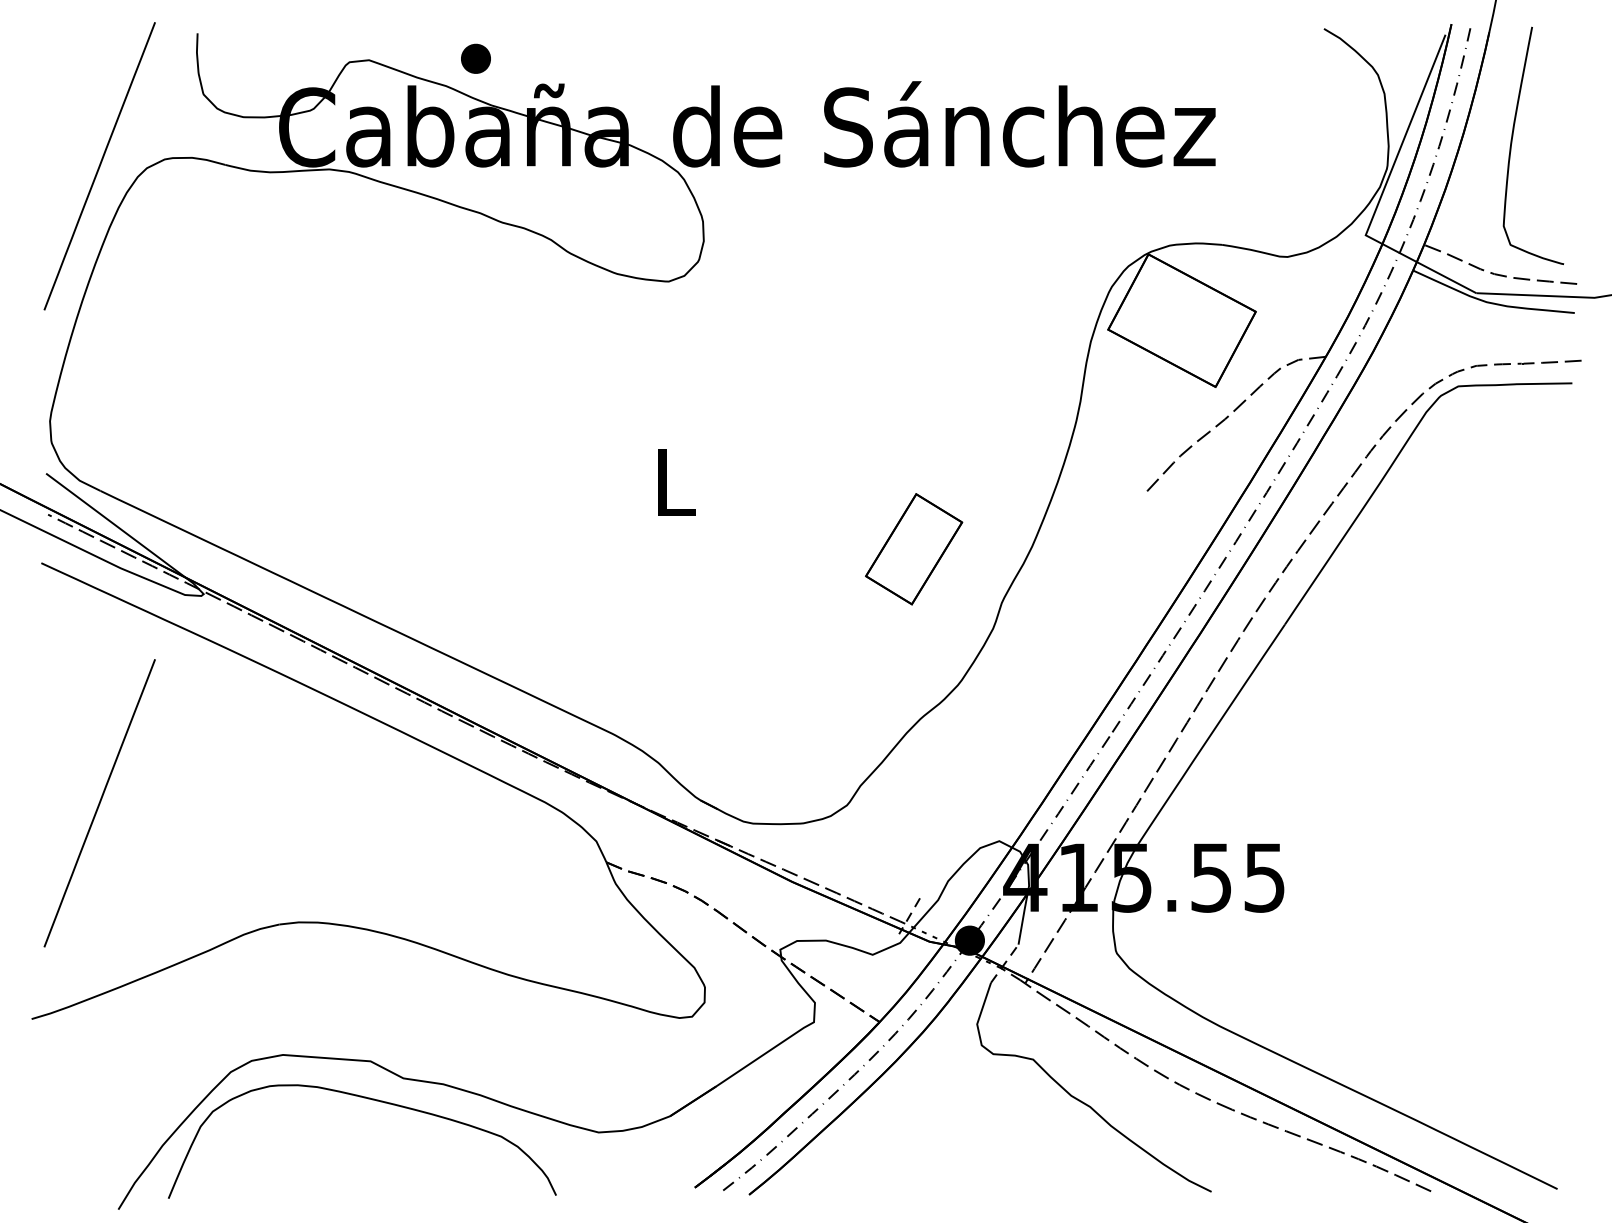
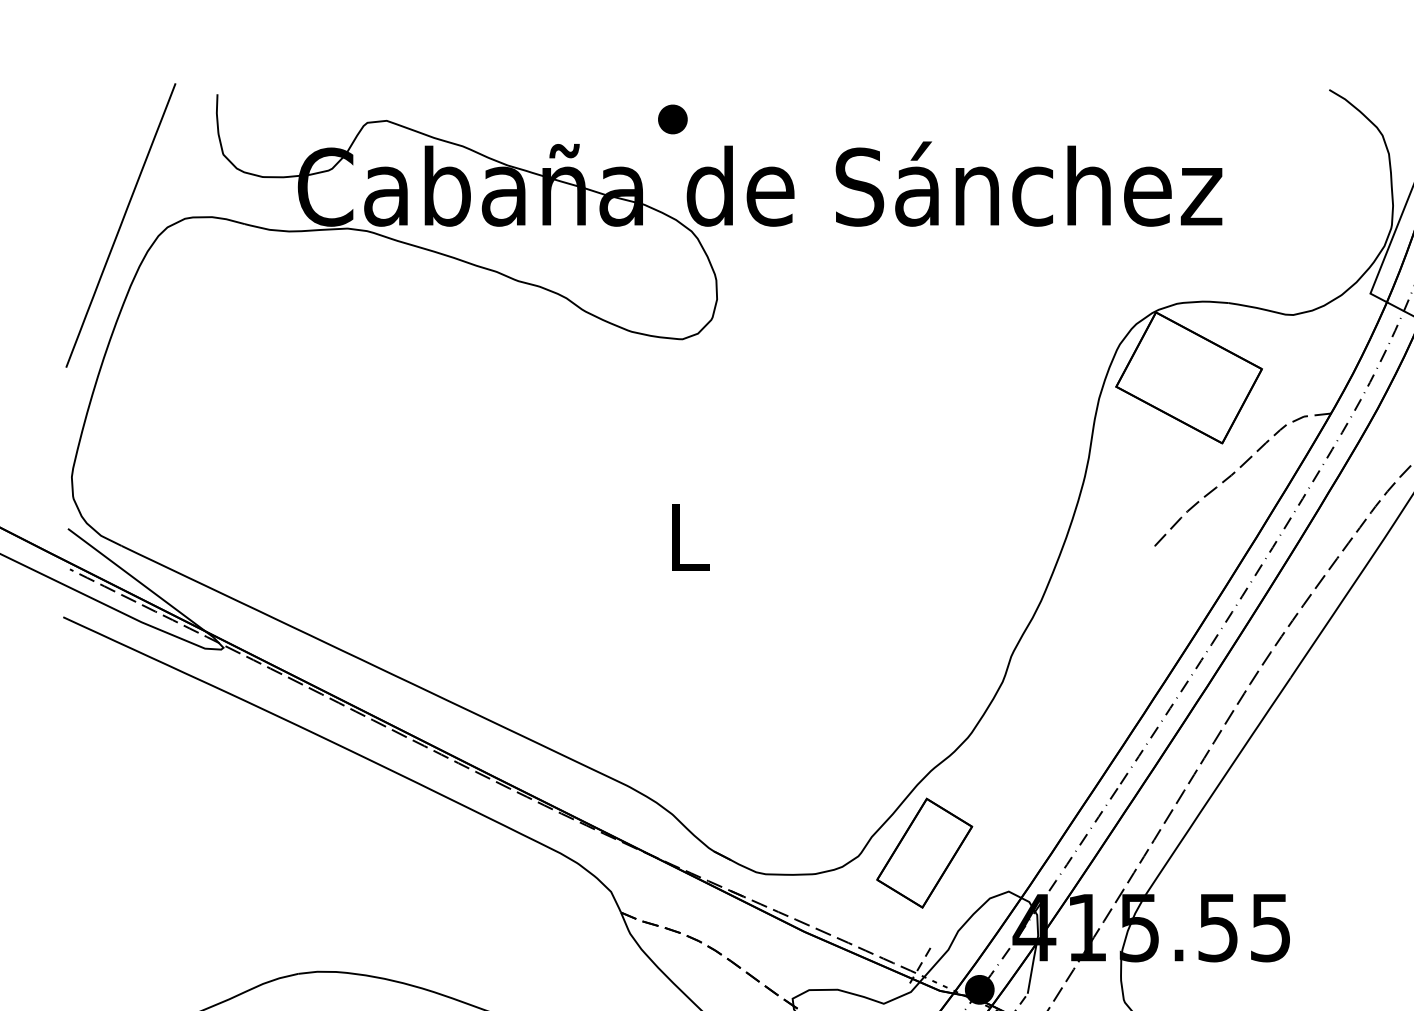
part: (475, 58) -> (672, 119), moved
part: (914, 549) -> (925, 853), moved
line: (99, 803) -> (120, 854), removed

